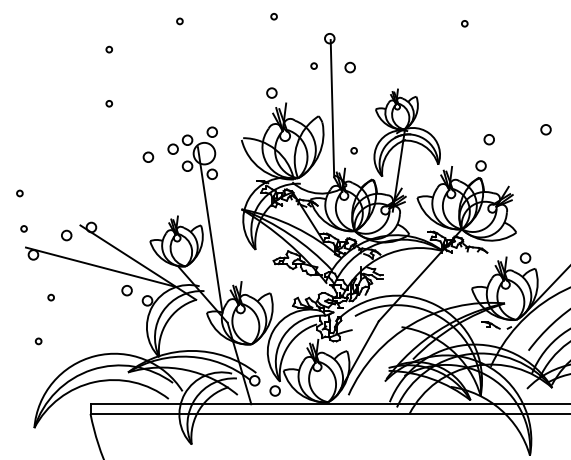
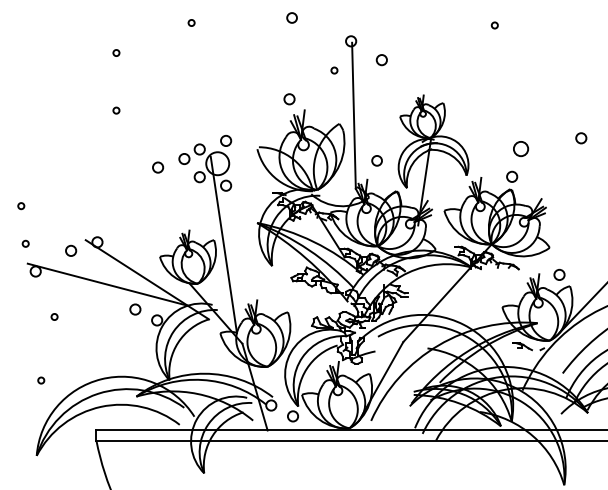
circle: (273, 16) -> (291, 17), size x1.6
circle: (349, 67) -> (381, 60), moved
circle: (488, 139) -> (520, 148), size x1.4
circle: (353, 150) -> (376, 160), size x1.6
circle: (38, 341) -> (41, 380), moved

